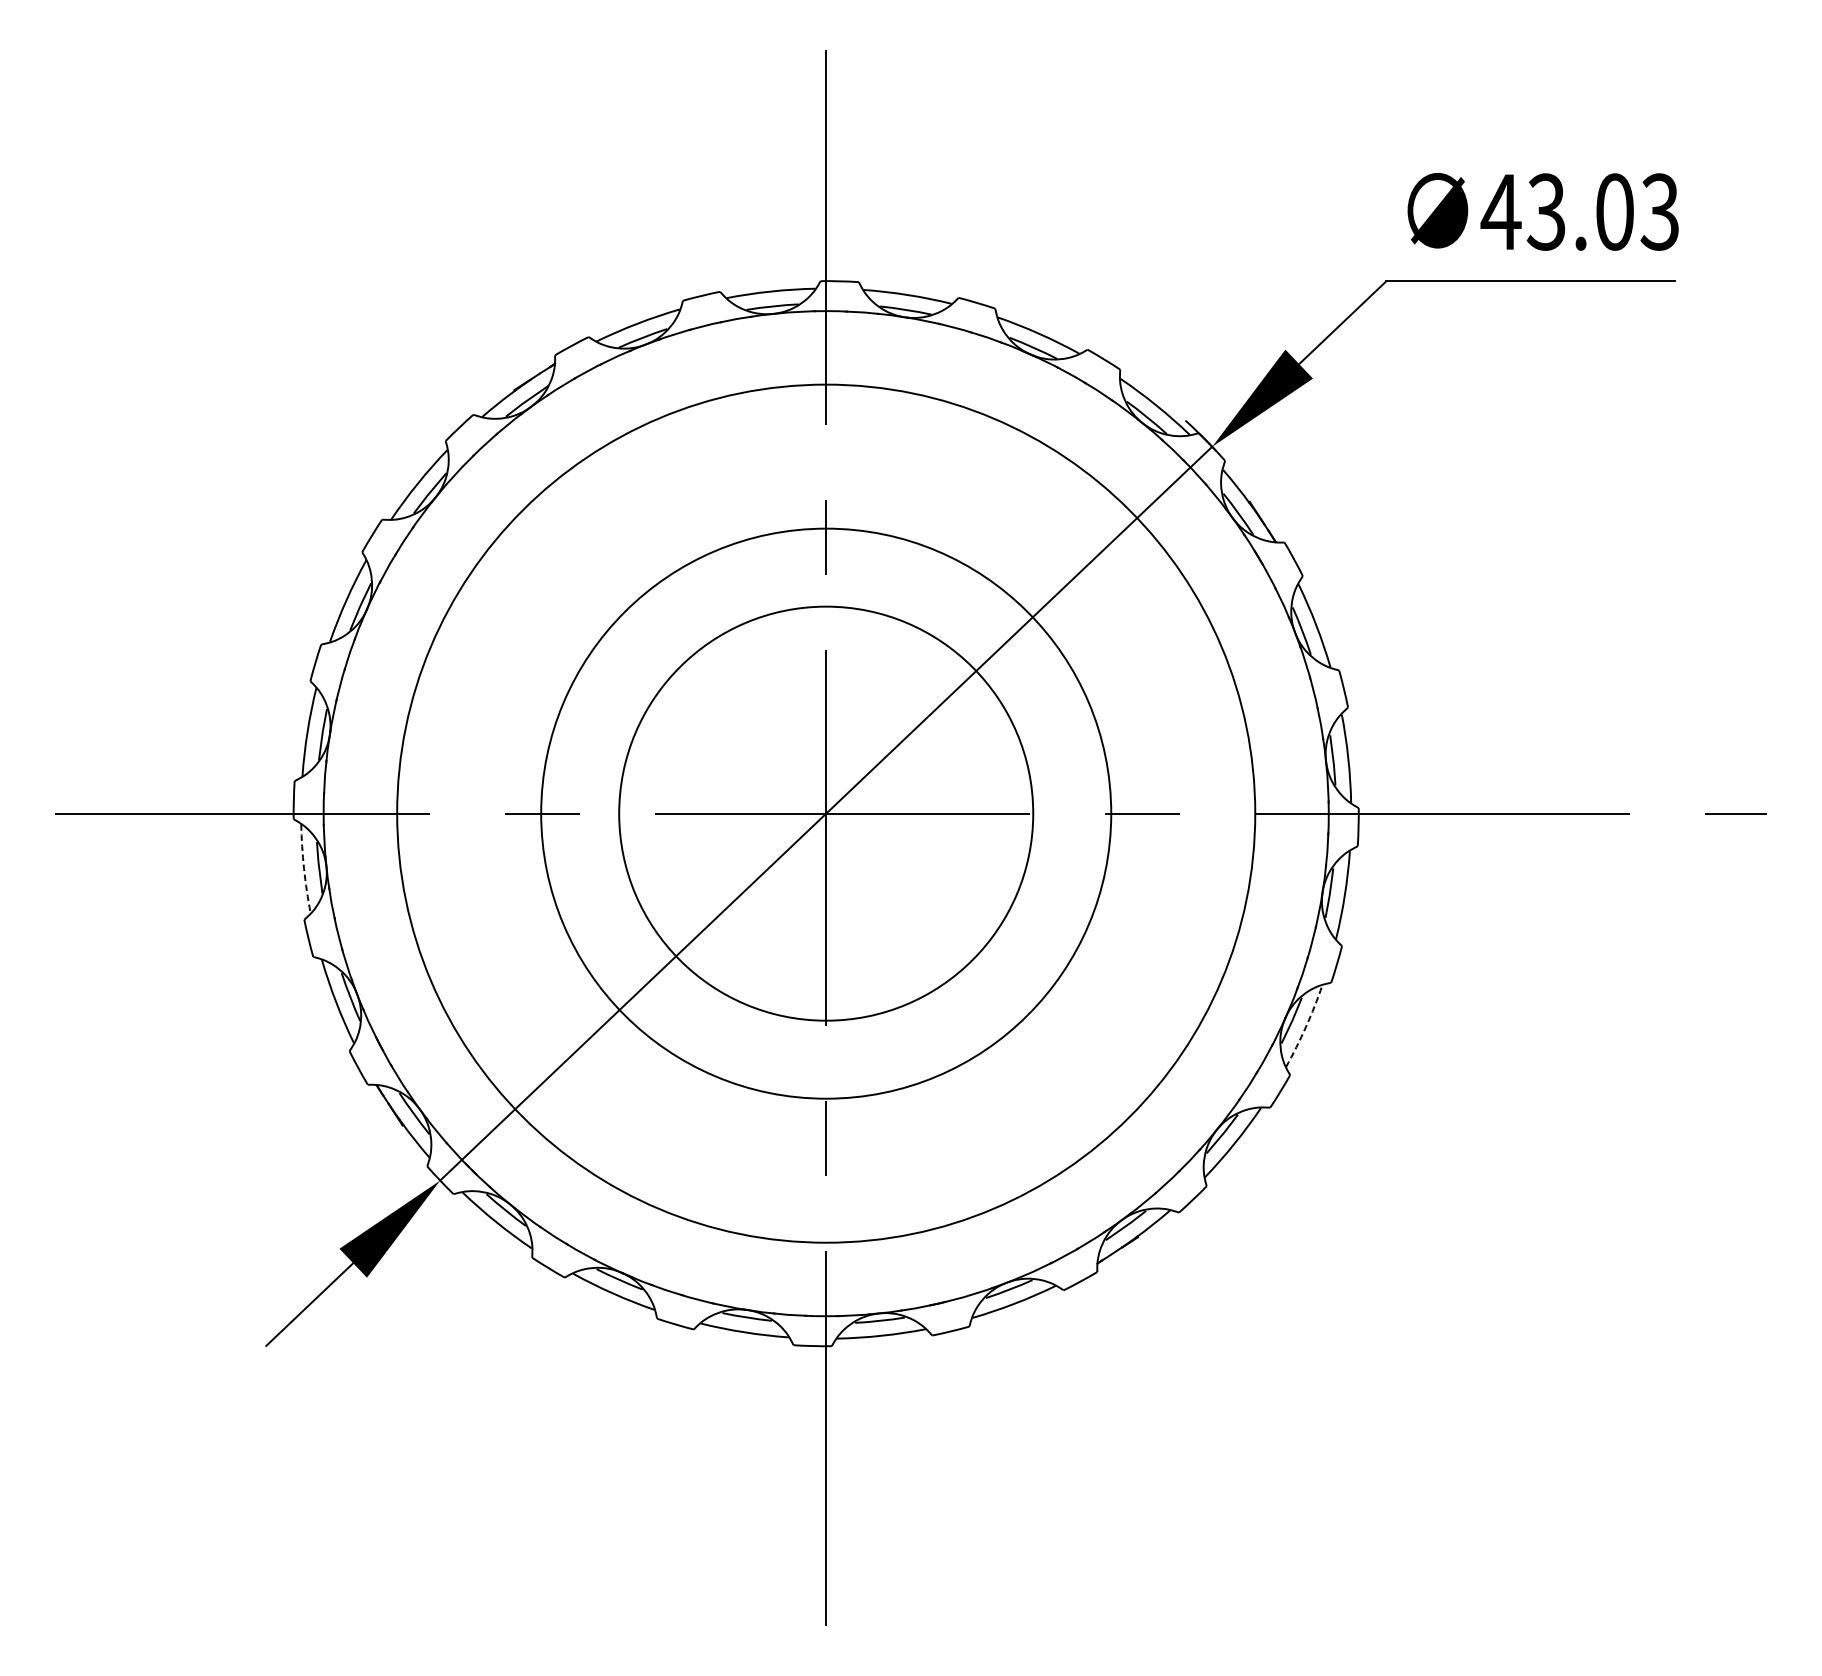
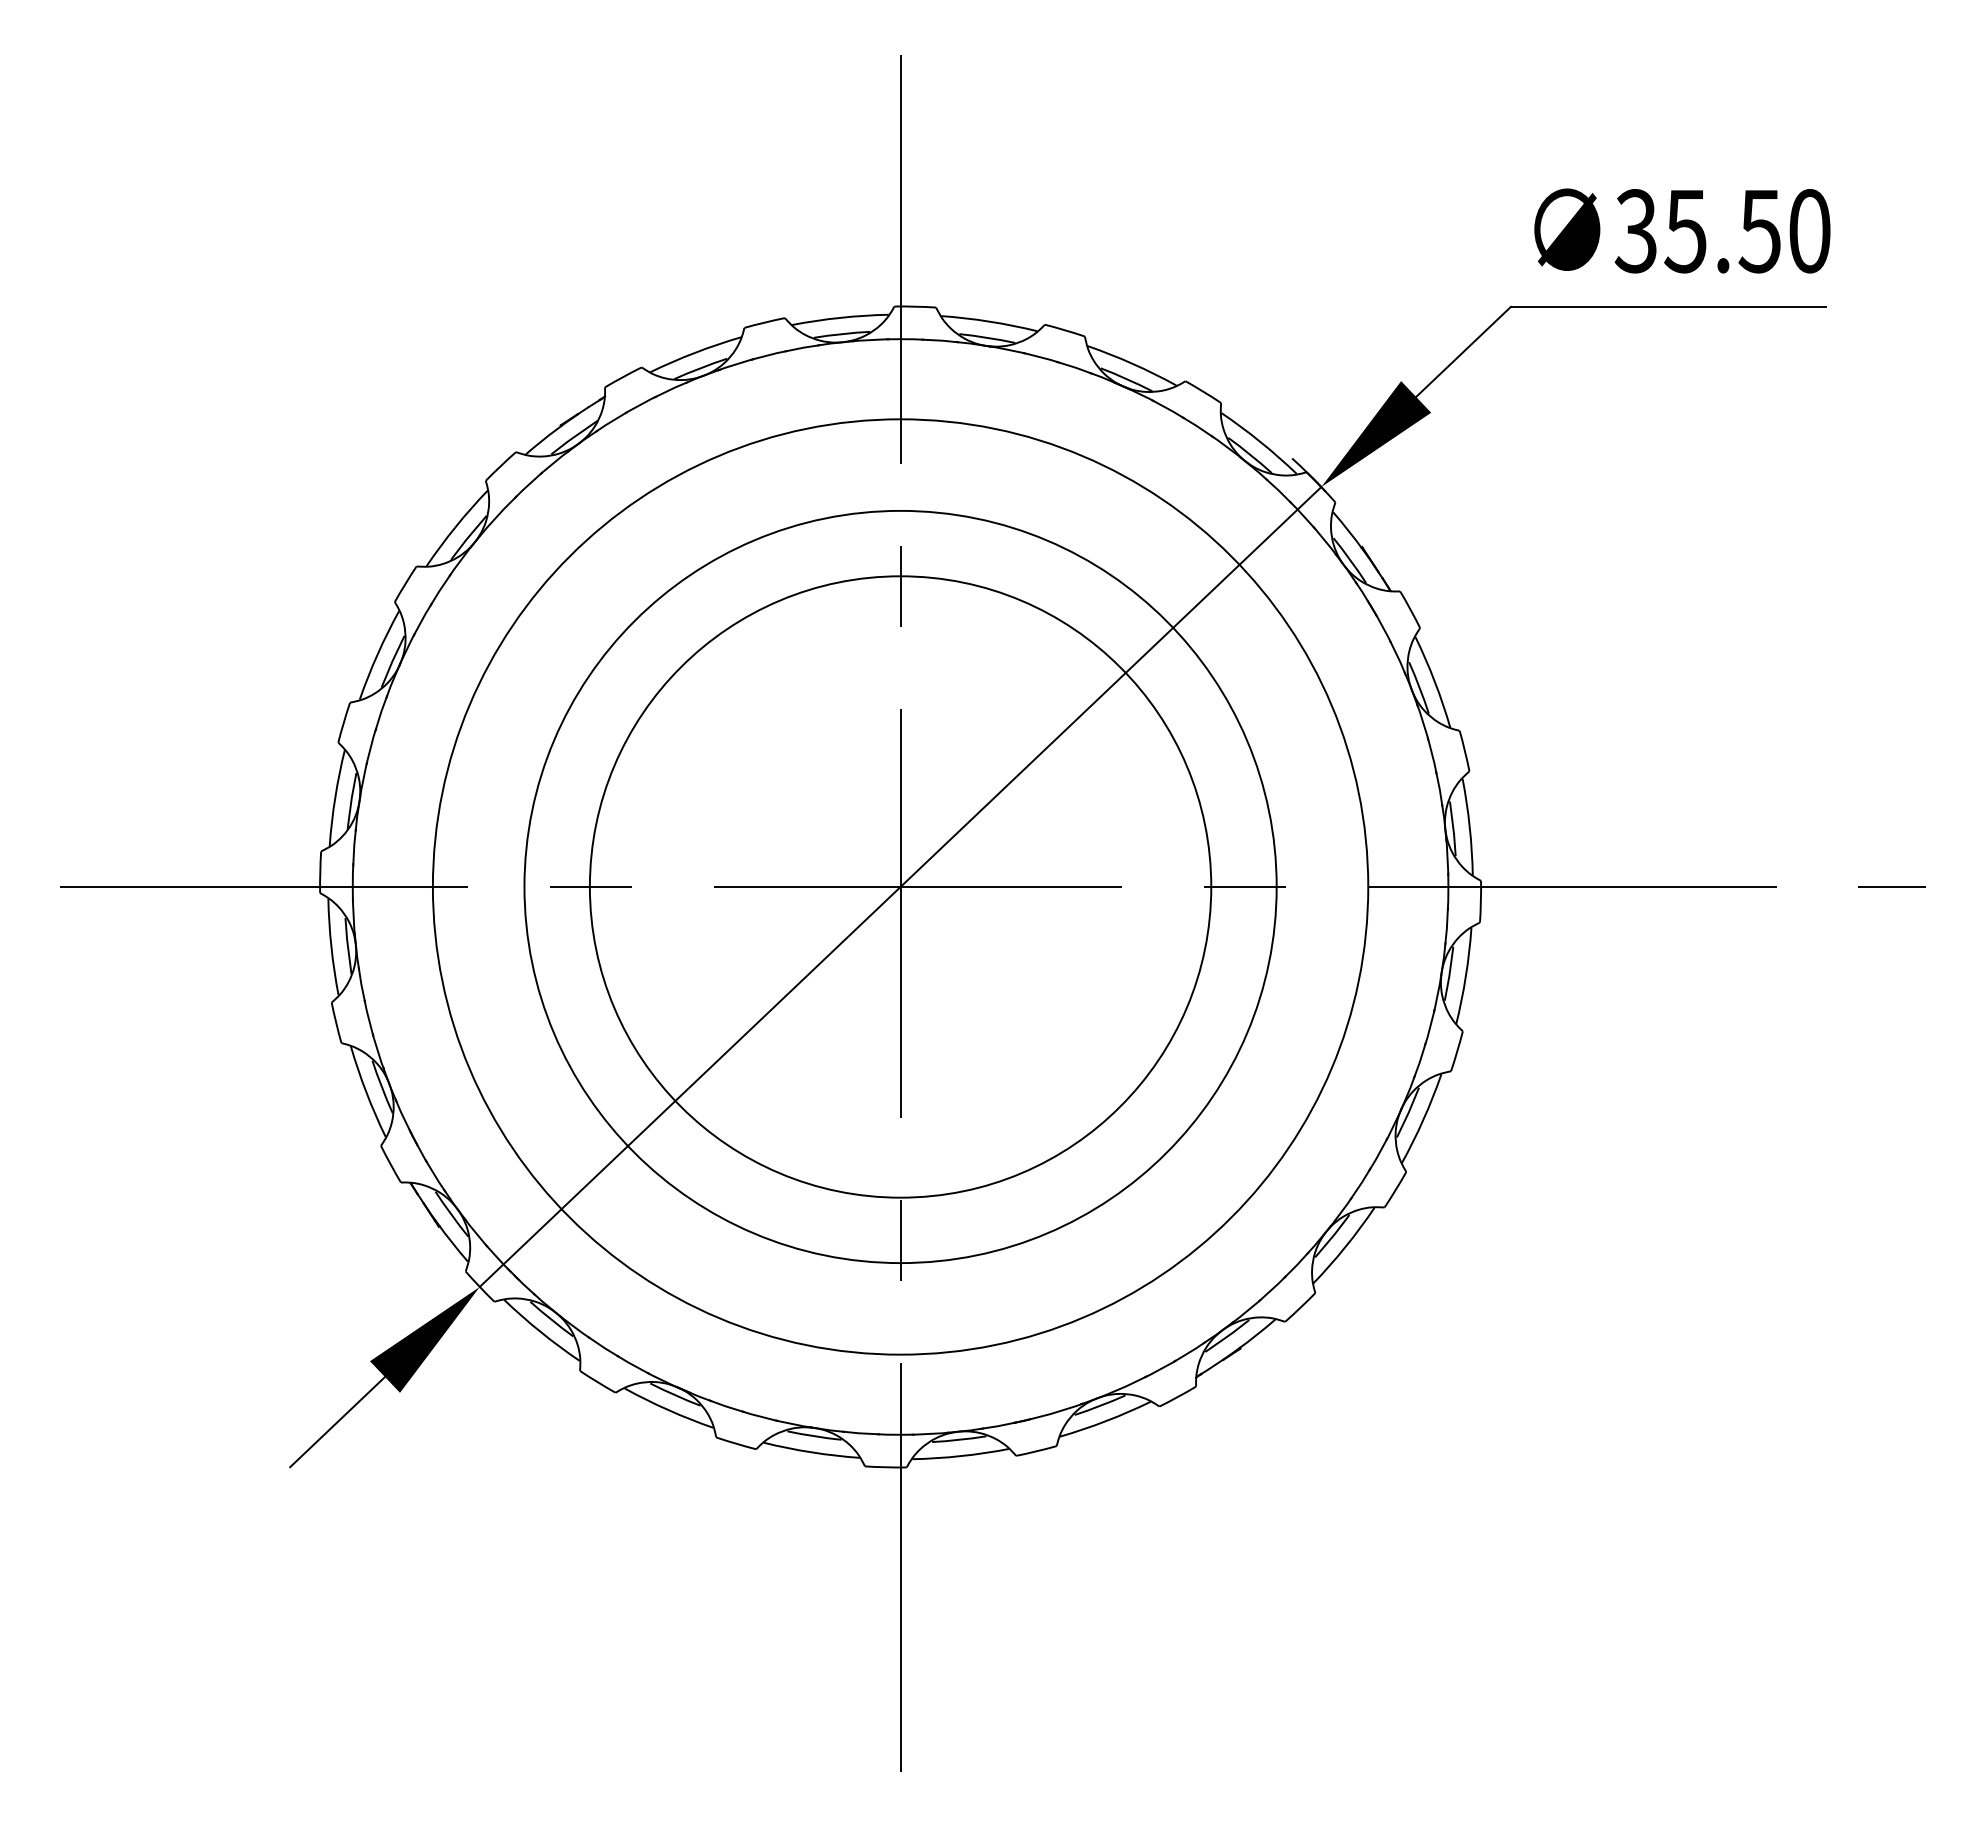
text: (1579, 212) -> (1721, 231), 43.03 -> 35.50
circle: (826, 813) -> (900, 886), size x1.67
arc: (304, 869) -> (331, 947), dashed -> solid
arc: (1305, 1026) -> (1423, 1119), dashed -> solid

